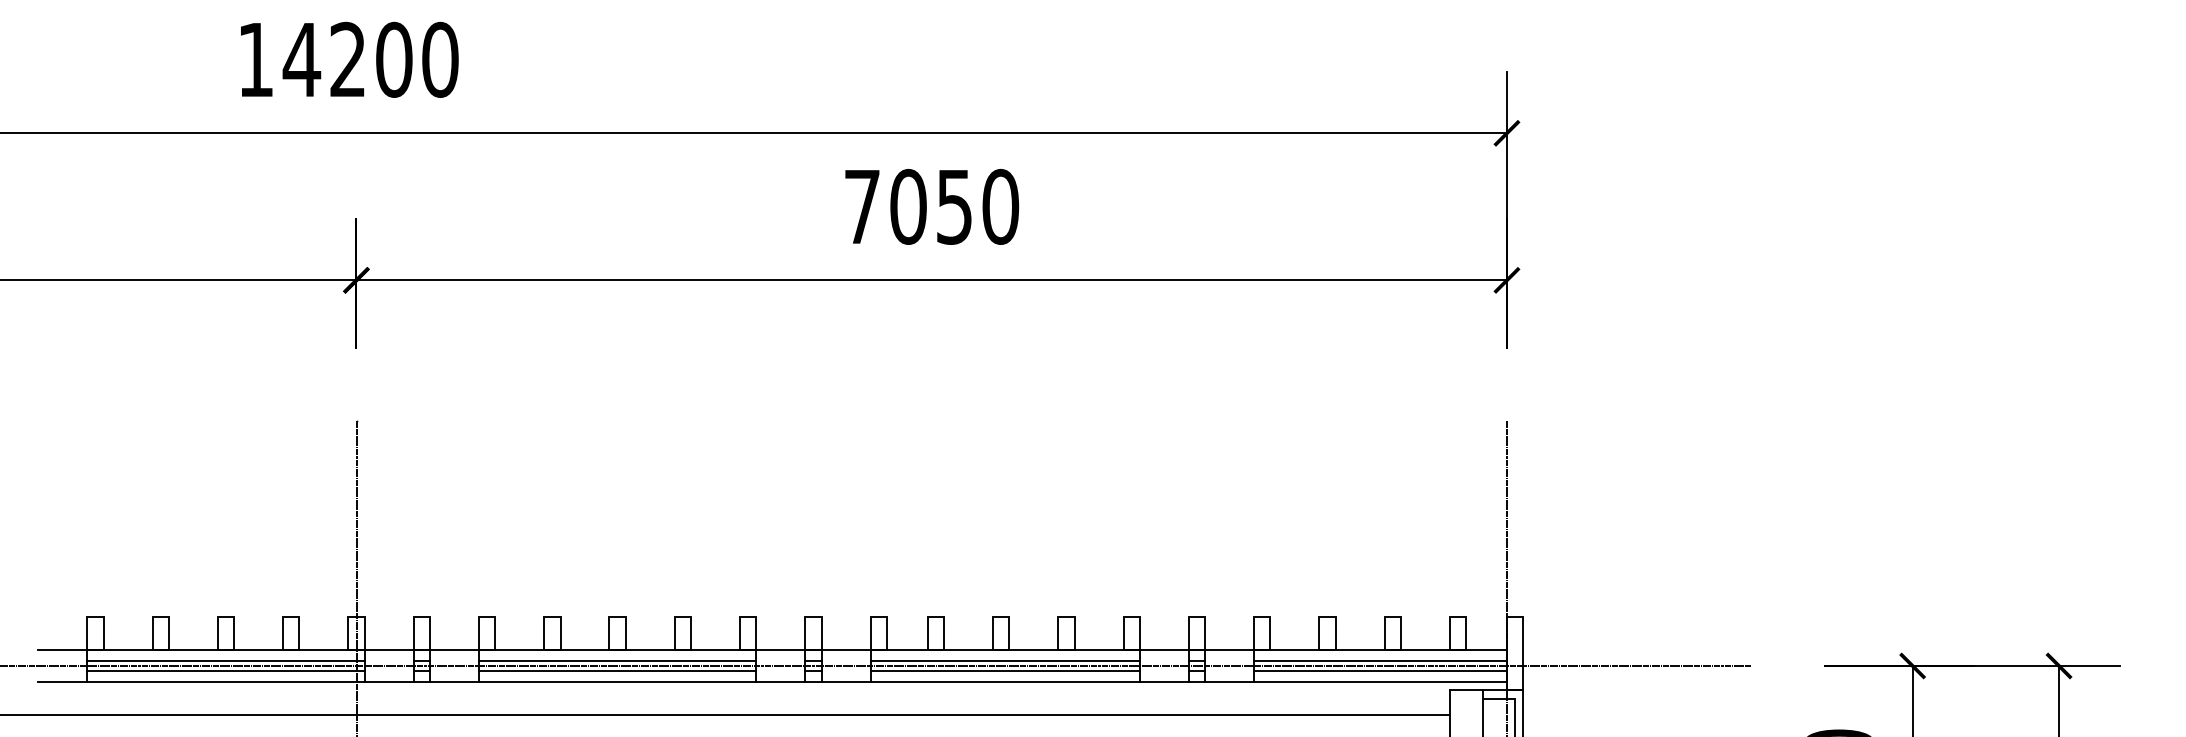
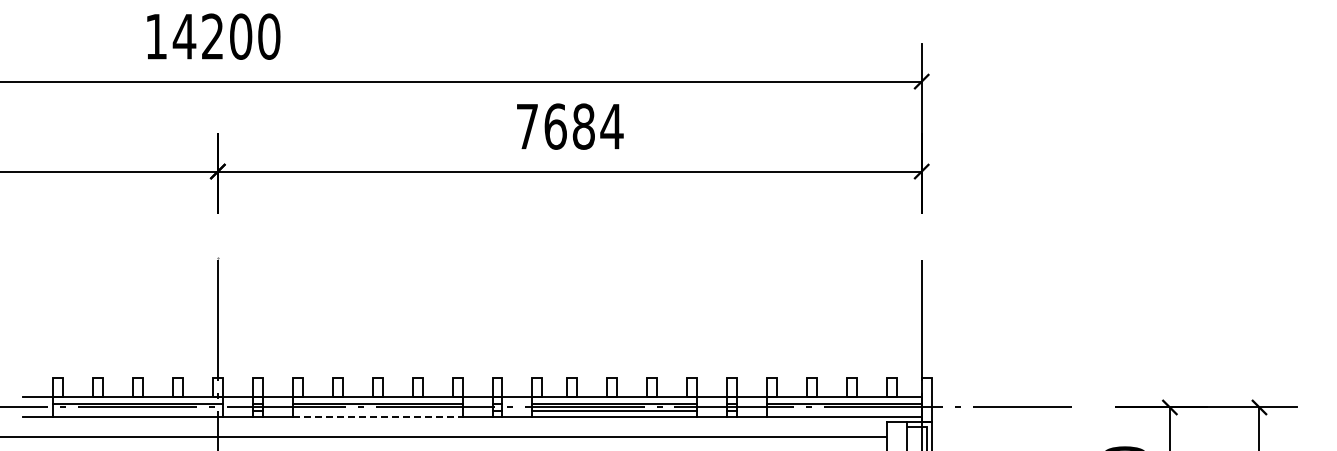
text: (954, 206) -> (583, 126), 7050 -> 7684
line: (224, 670) -> (137, 410), removed
line: (617, 670) -> (377, 410), removed
line: (1380, 670) -> (844, 410), removed
line: (617, 682) -> (377, 417), solid -> dashed

